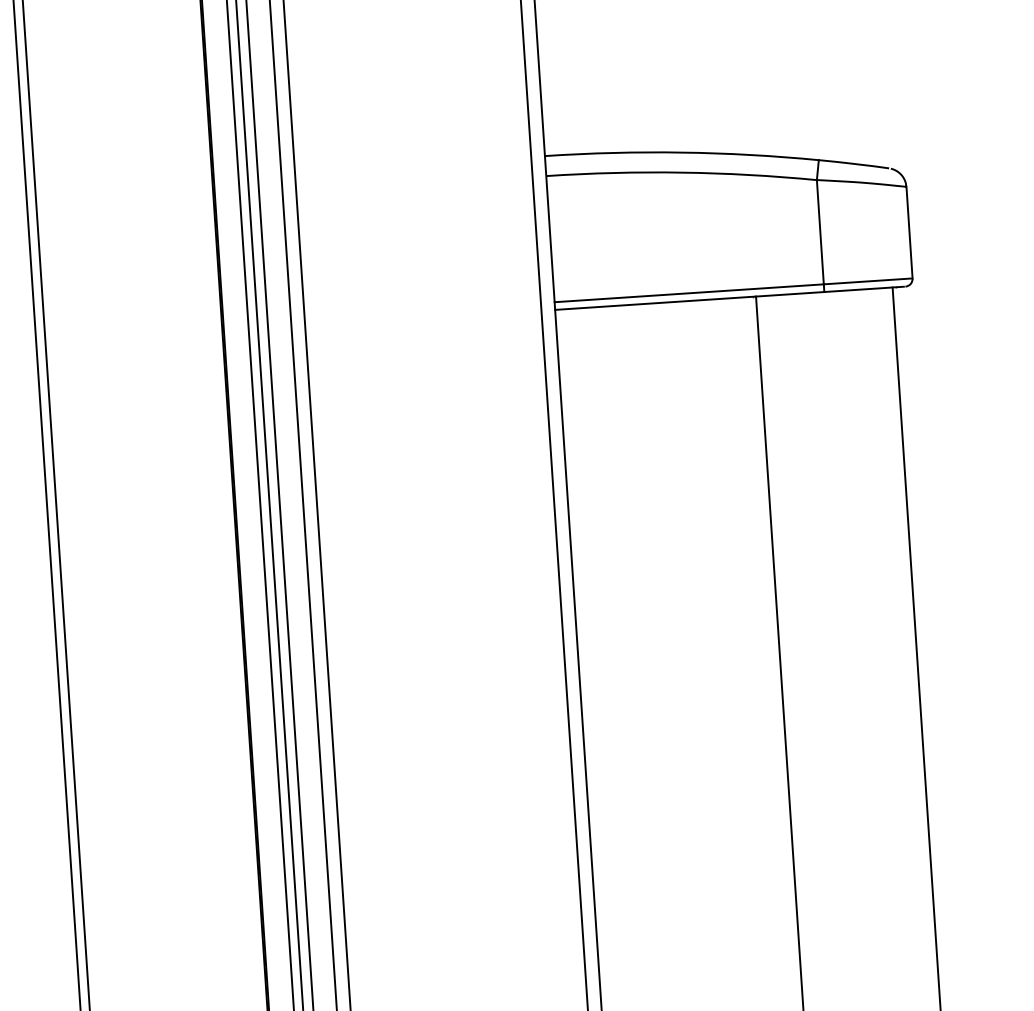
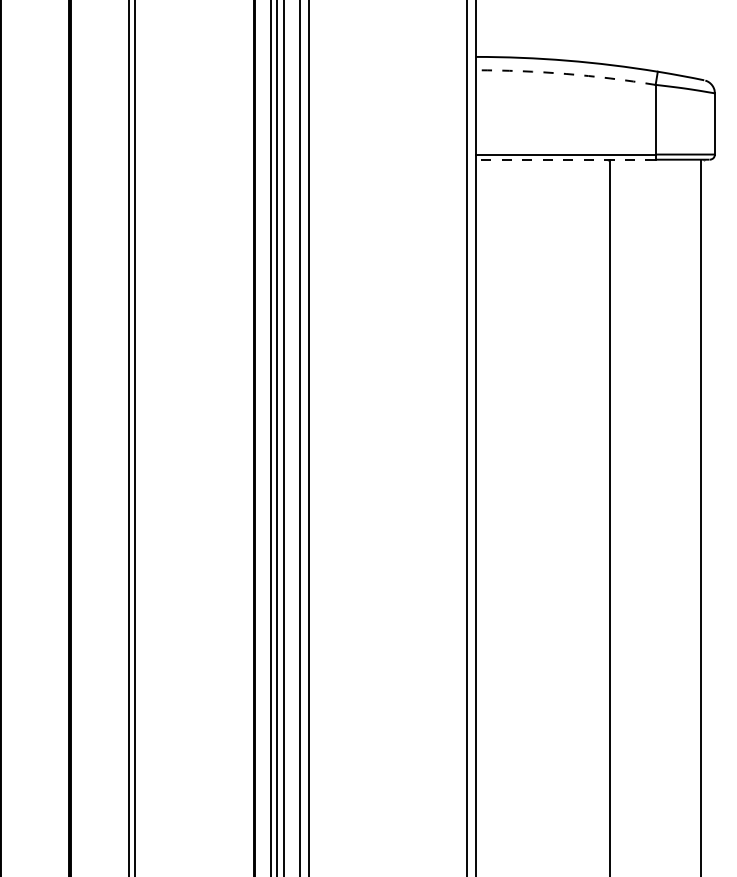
arc: (682, 171) -> (566, 73), solid -> dashed
line: (689, 300) -> (565, 159), solid -> dashed

